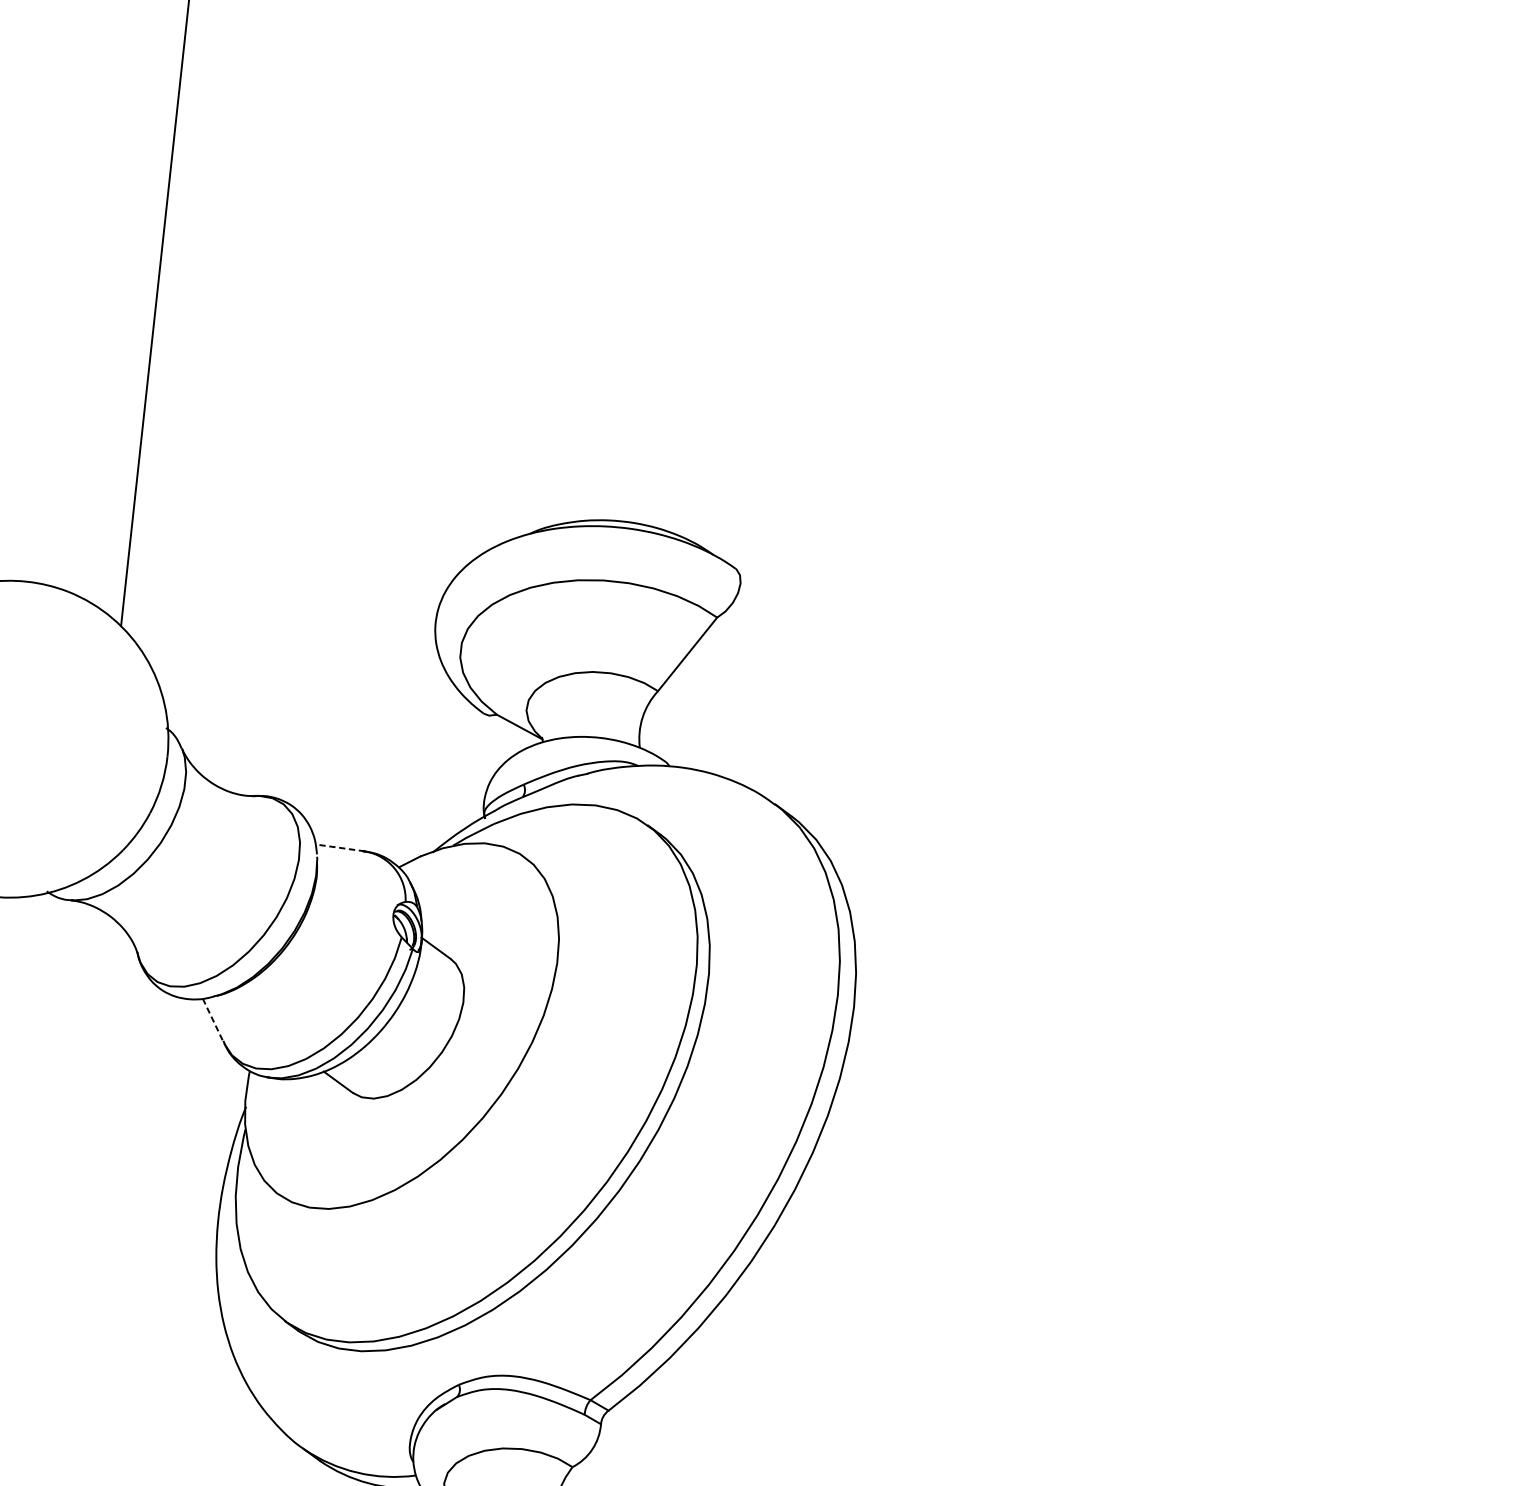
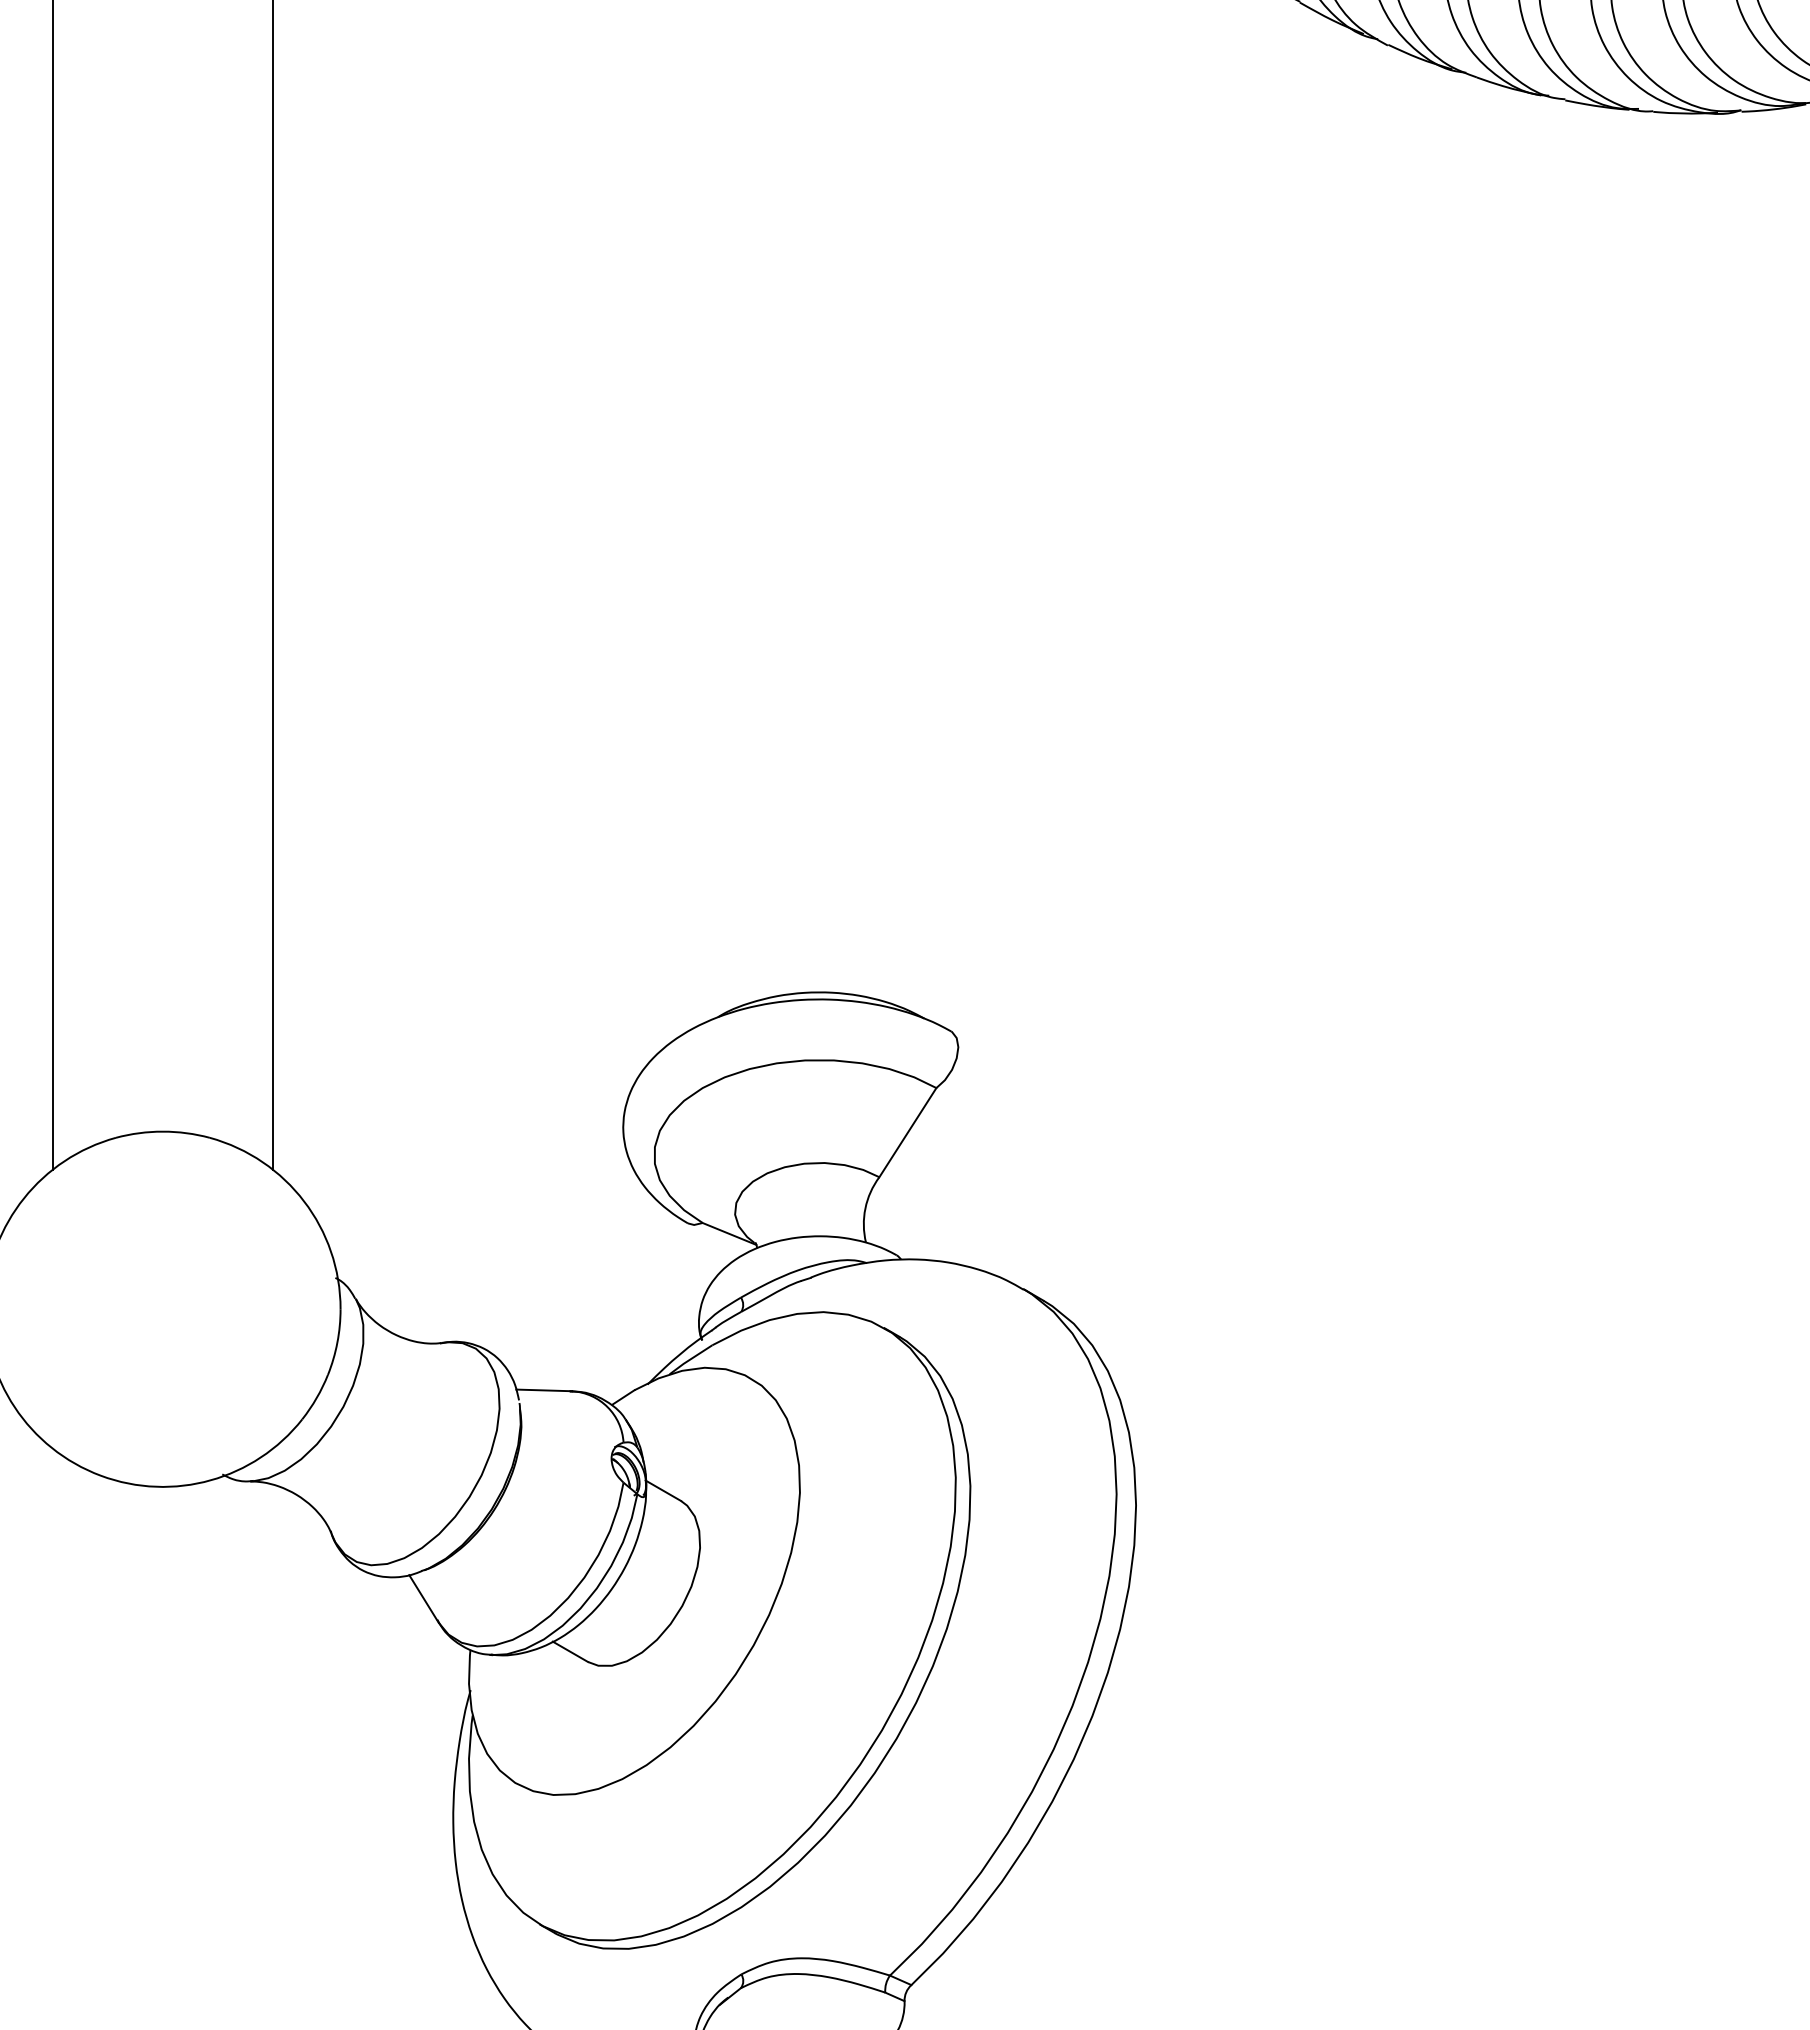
line: (340, 848) -> (544, 1390), dashed -> solid
line: (213, 1020) -> (423, 1598), dashed -> solid

